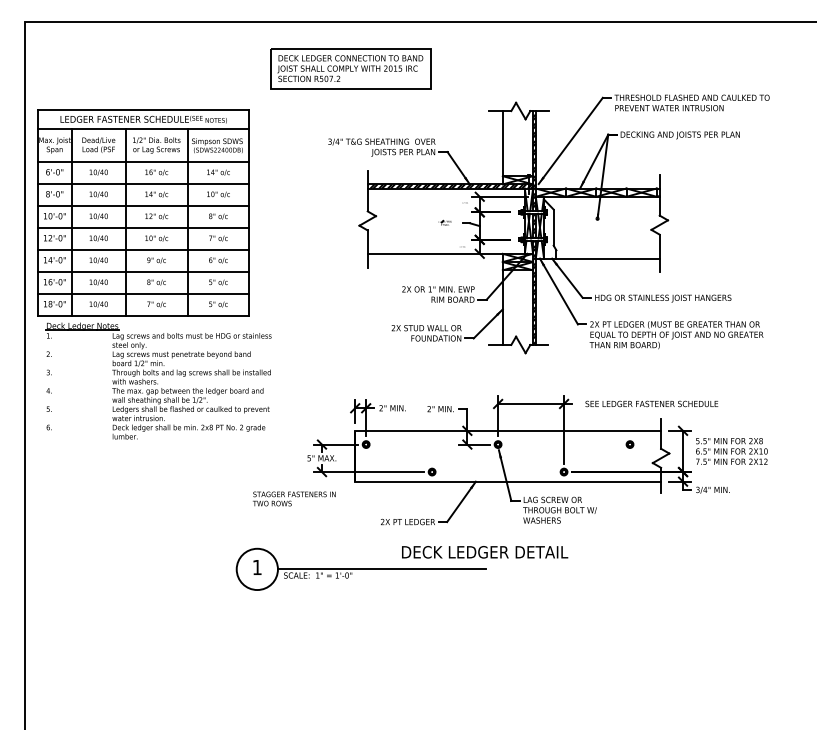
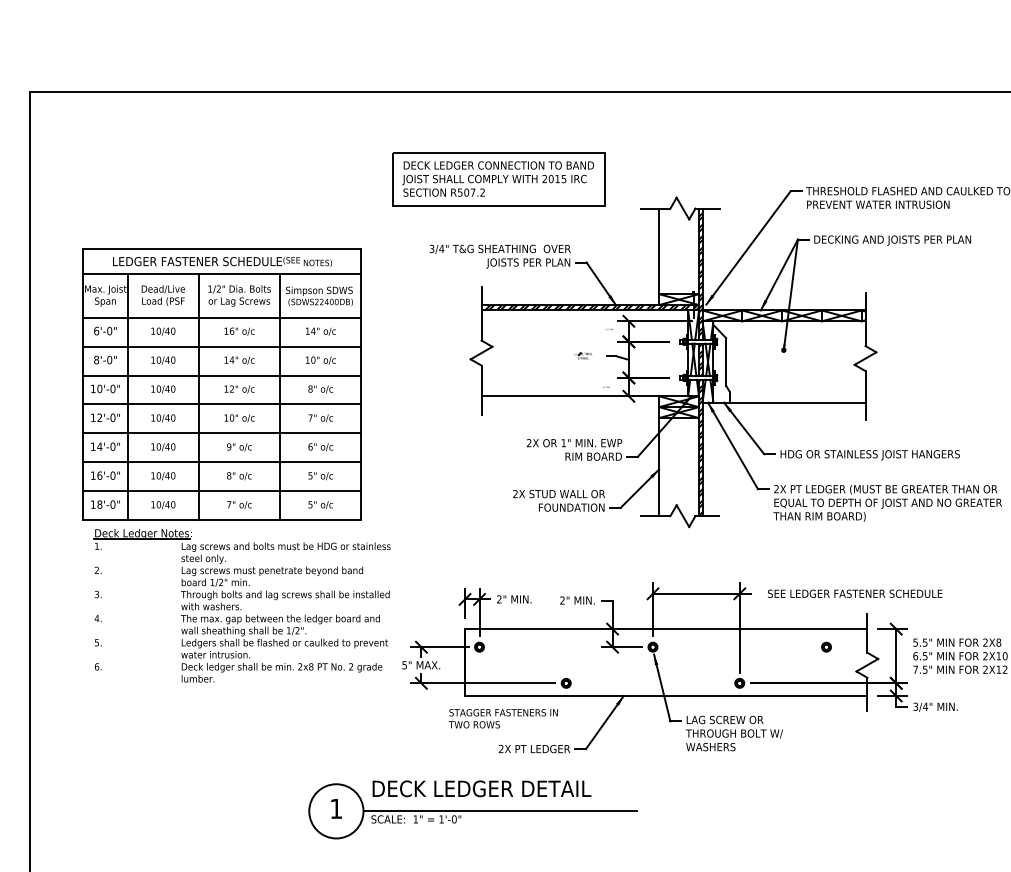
part: (350, 68) -> (498, 178), moved
part: (154, 274) -> (236, 465), moved
text: (294, 498) -> (503, 718), moved
text: (485, 552) -> (482, 789), moved

